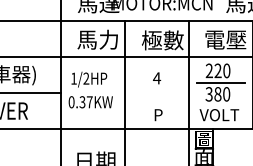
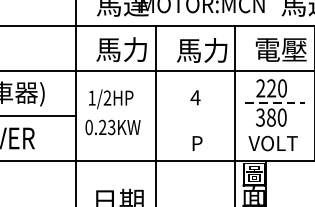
text: (162, 40) -> (202, 50), 極數 -> 馬力
line: (221, 82) -> (275, 102), solid -> dashed
text: (85, 102) -> (106, 127), 0.37KW -> 0.23KW

